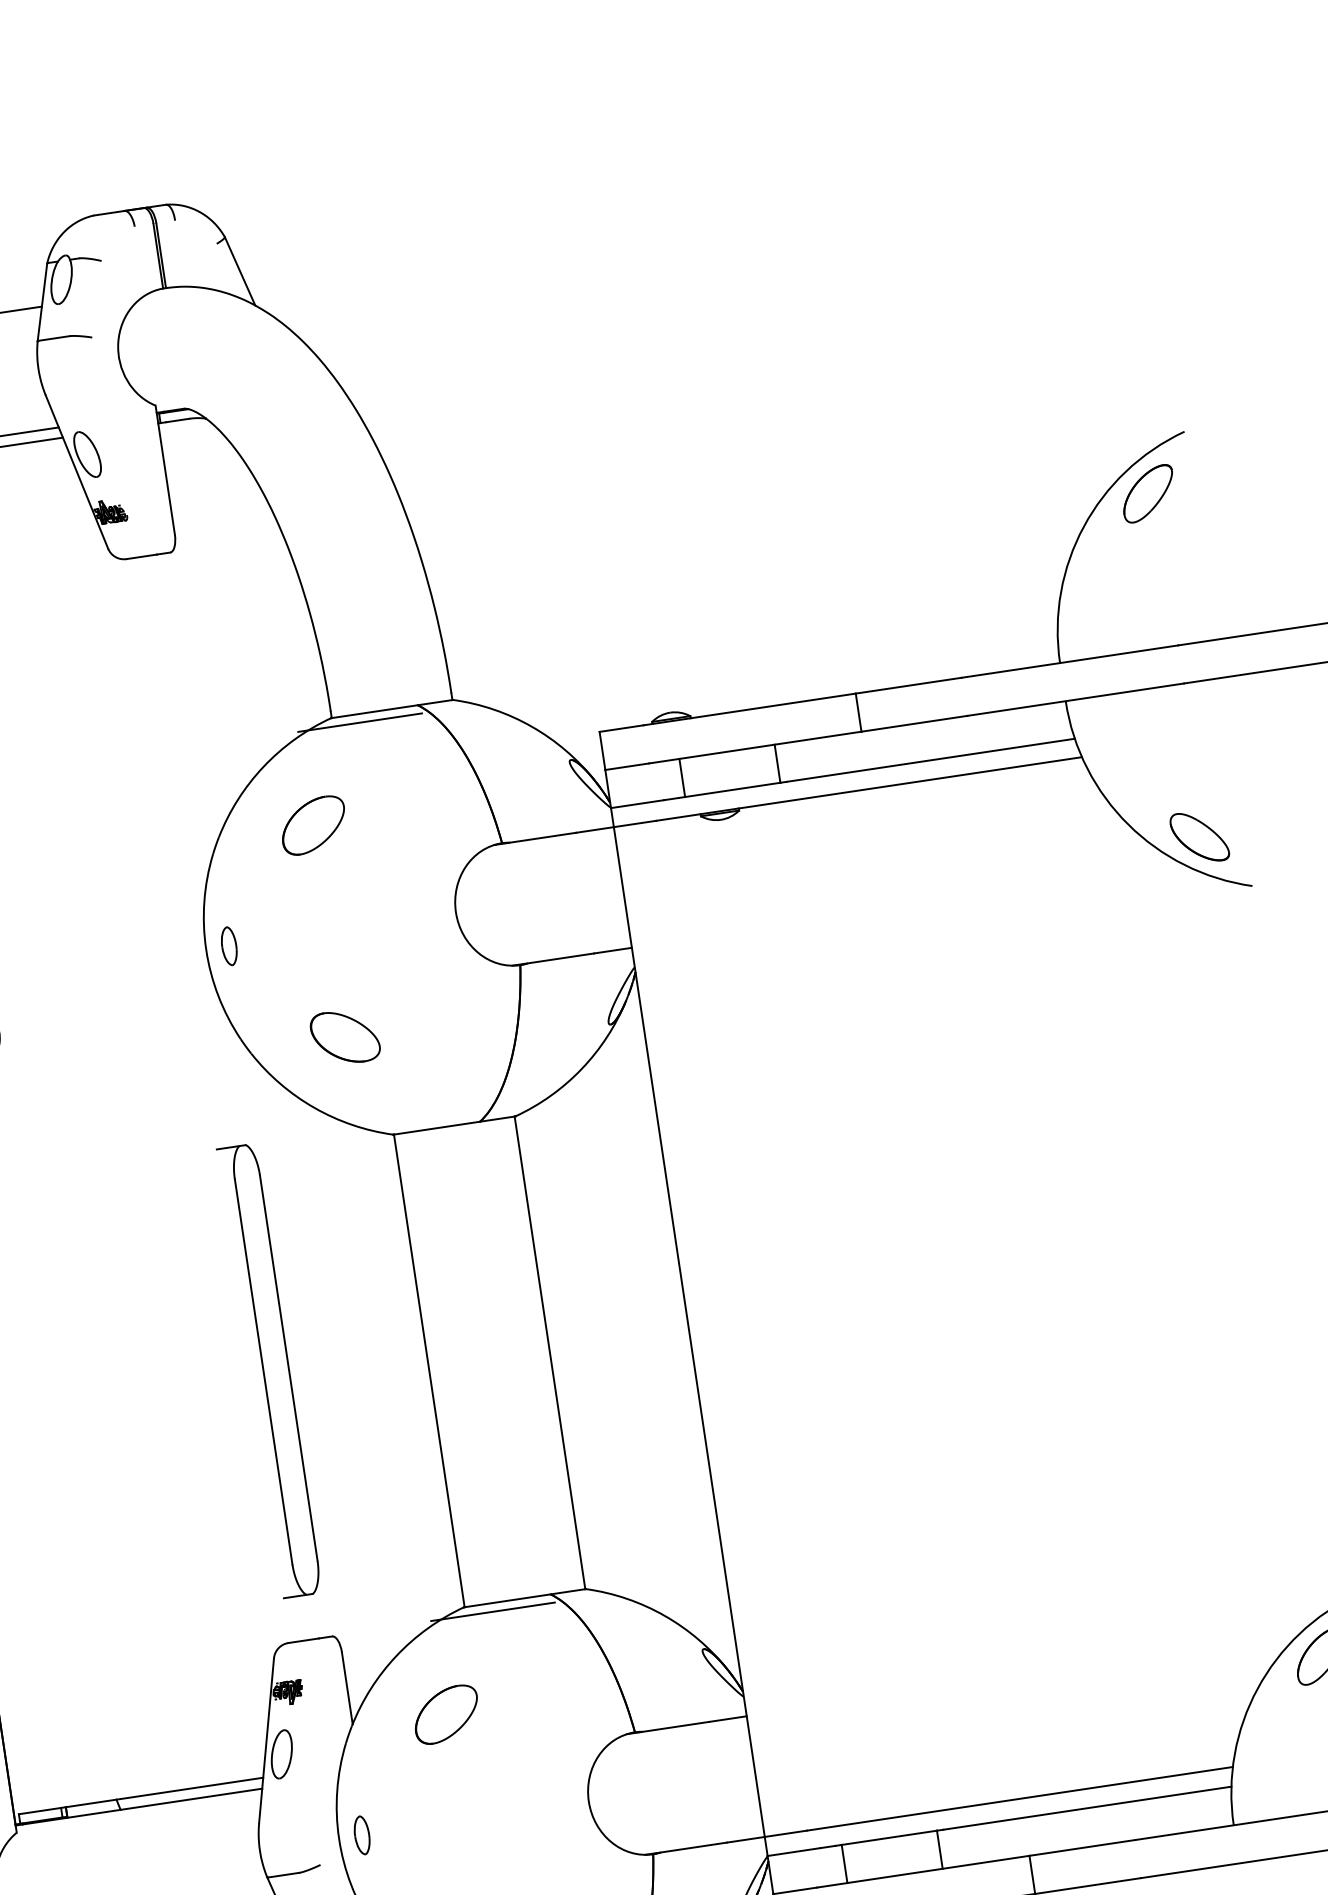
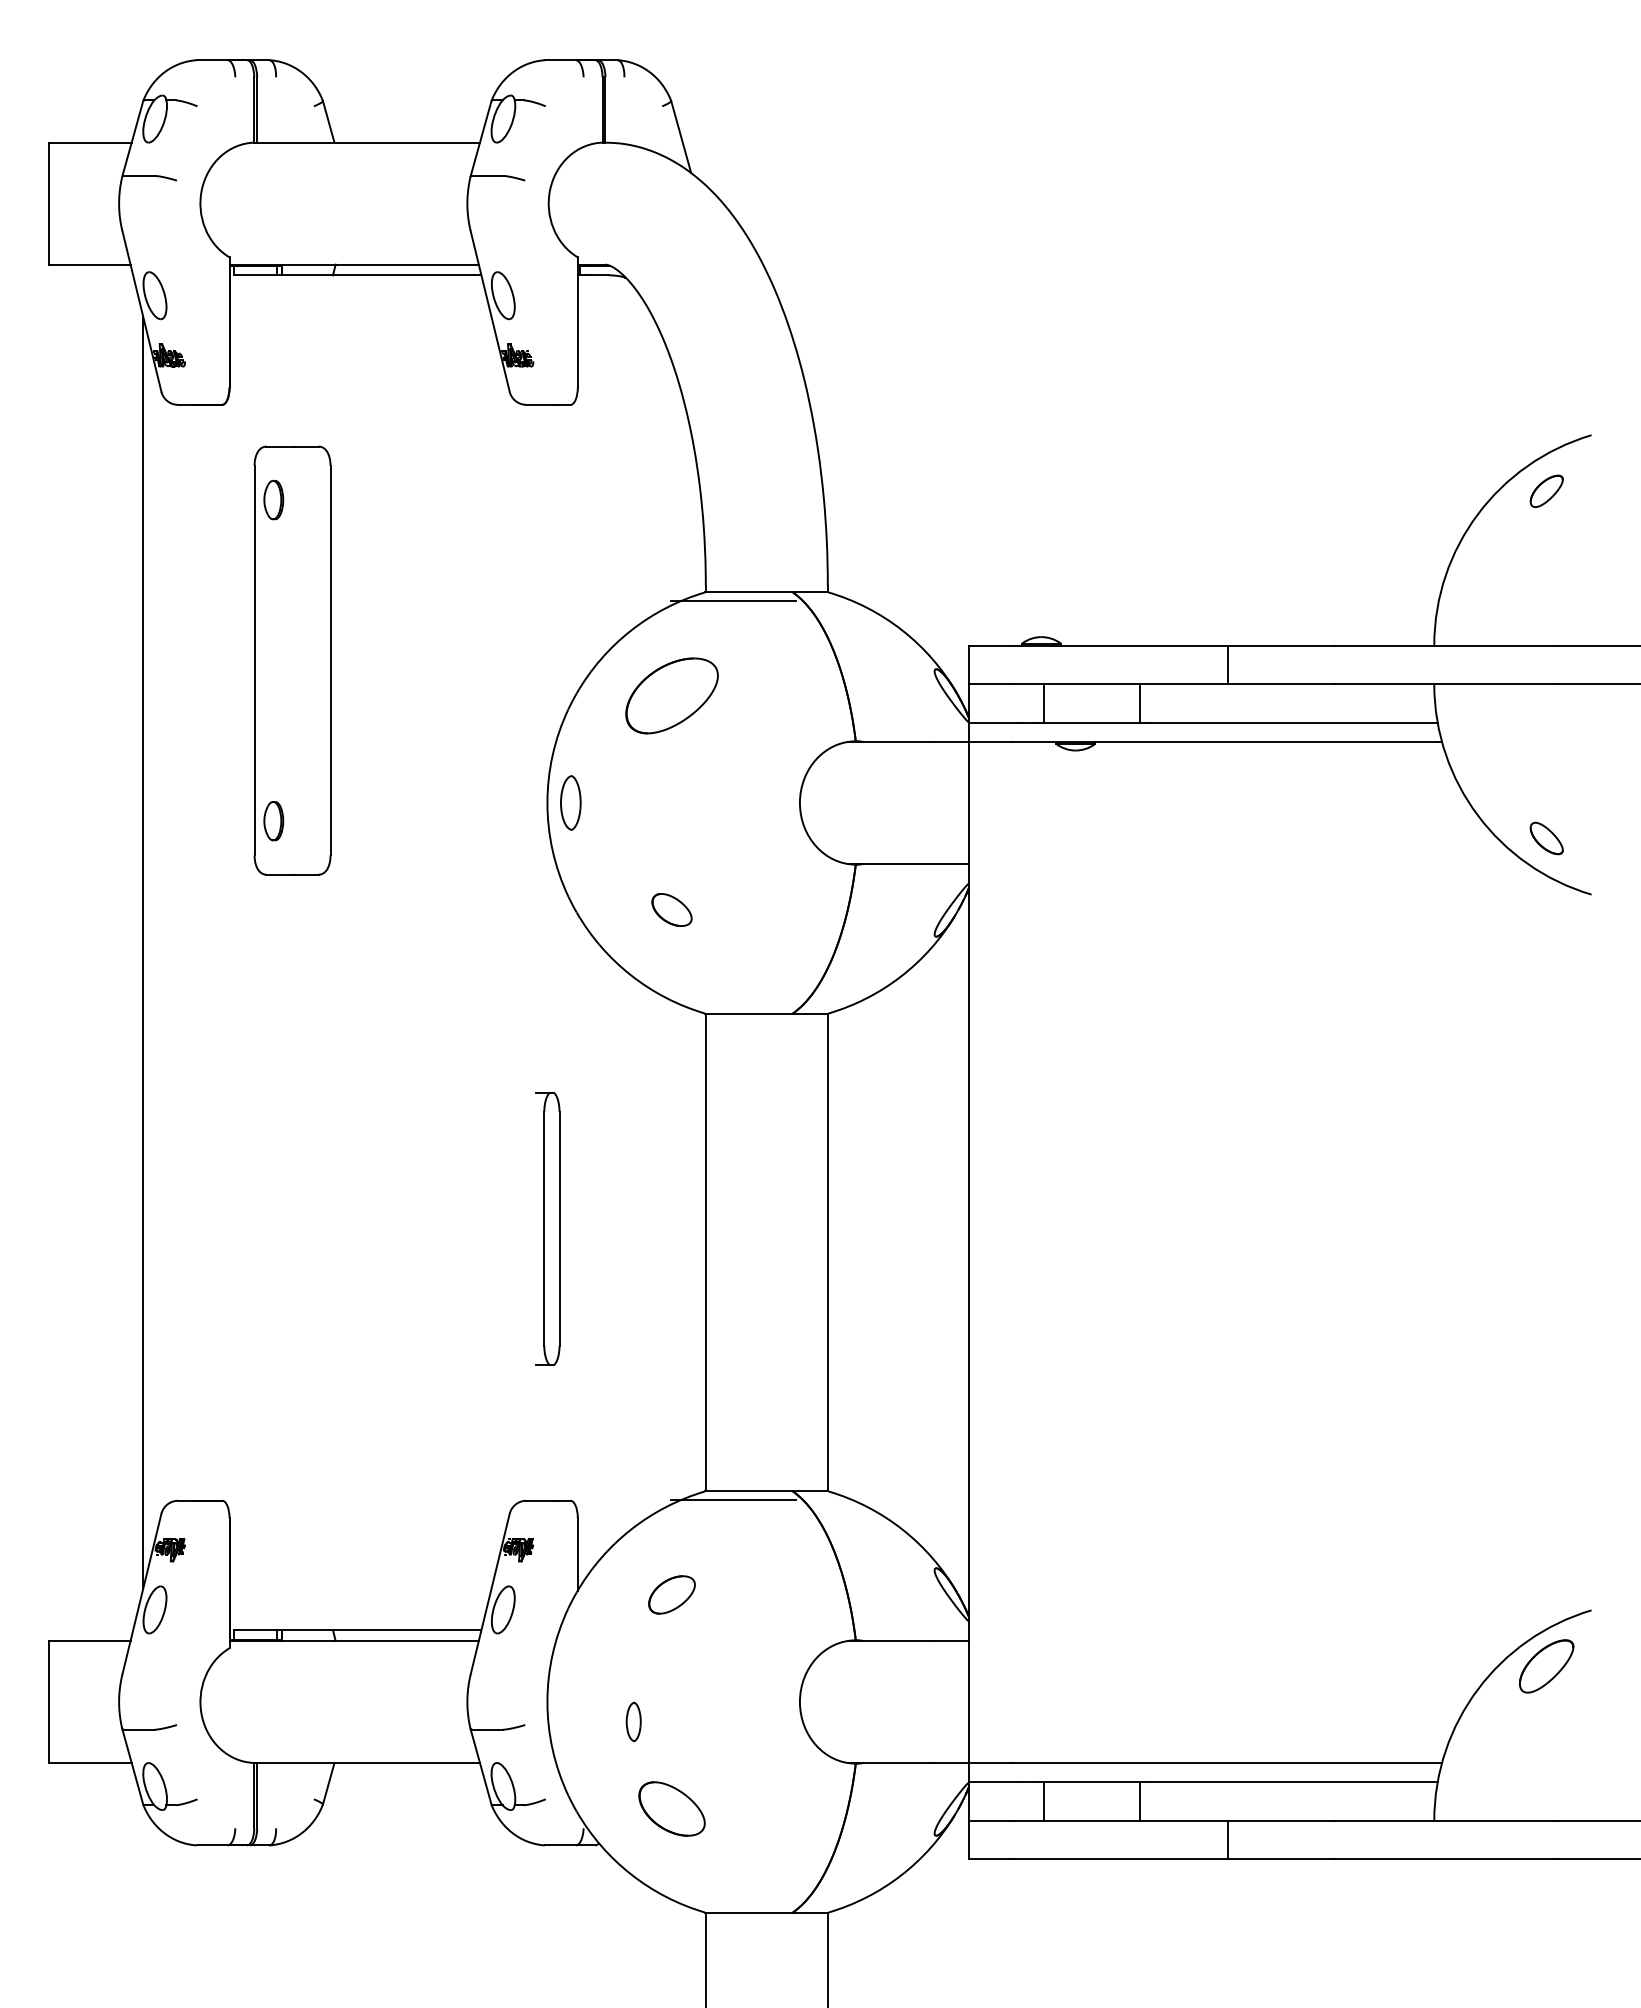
part: (1148, 494) -> (1546, 491), size x0.6
part: (313, 825) -> (671, 695), size x1.4
part: (1199, 837) -> (1546, 838), size x0.6
part: (228, 945) -> (570, 802), size x1.4
part: (344, 1036) -> (671, 909), size x0.6
part: (269, 1370) -> (547, 1228), size x0.6
part: (445, 1714) -> (671, 1594), size x0.7
part: (361, 1834) -> (633, 1721), moved

